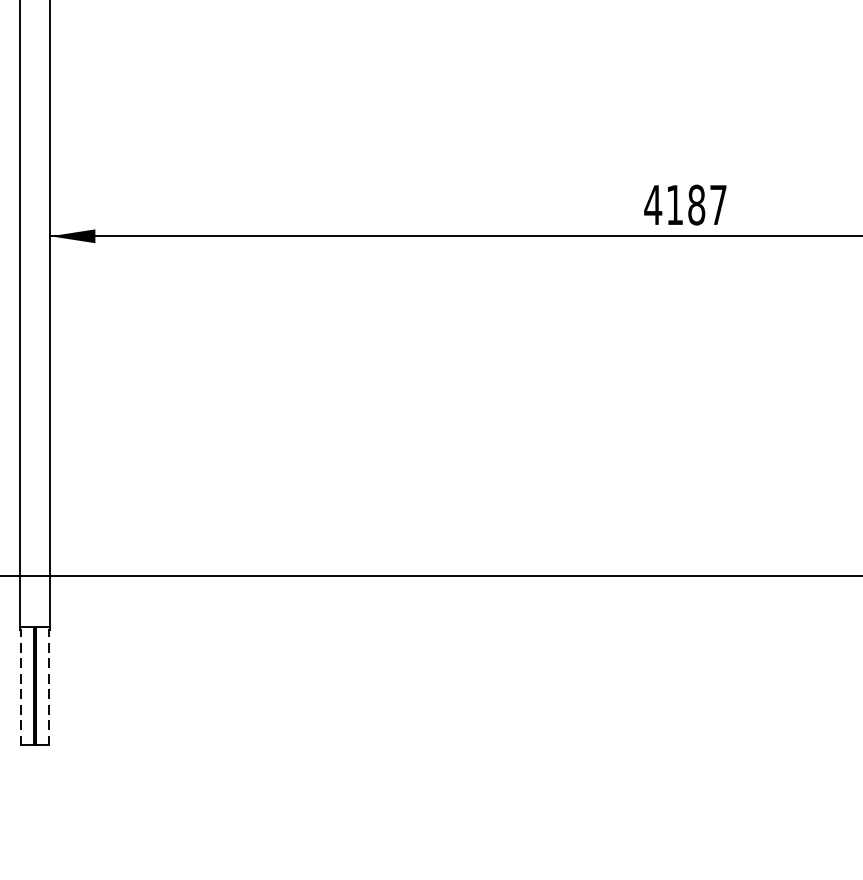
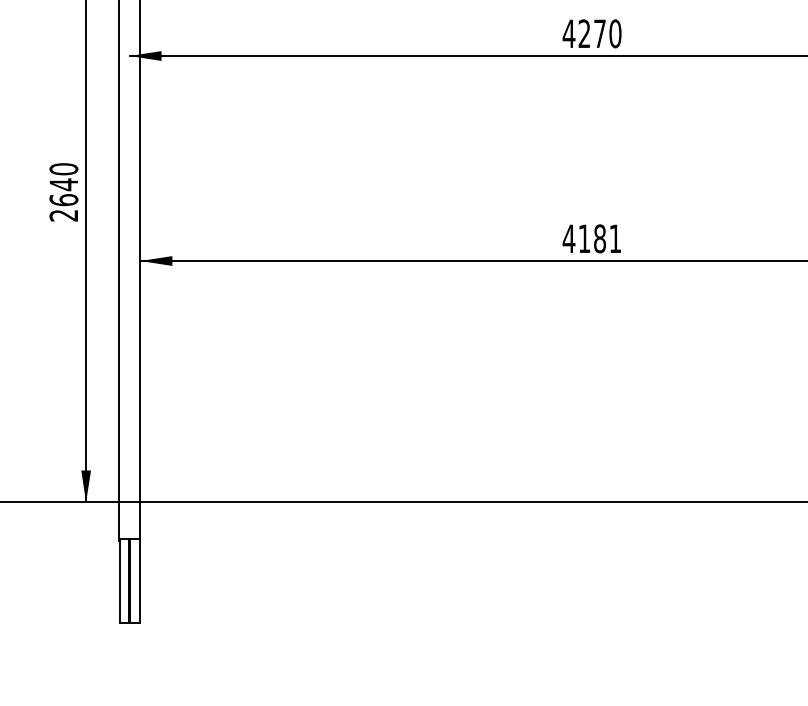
text: (718, 204) -> (615, 238), 4187 -> 4181
line: (21, 686) -> (119, 581), dashed -> solid
line: (49, 686) -> (139, 581), dashed -> solid

